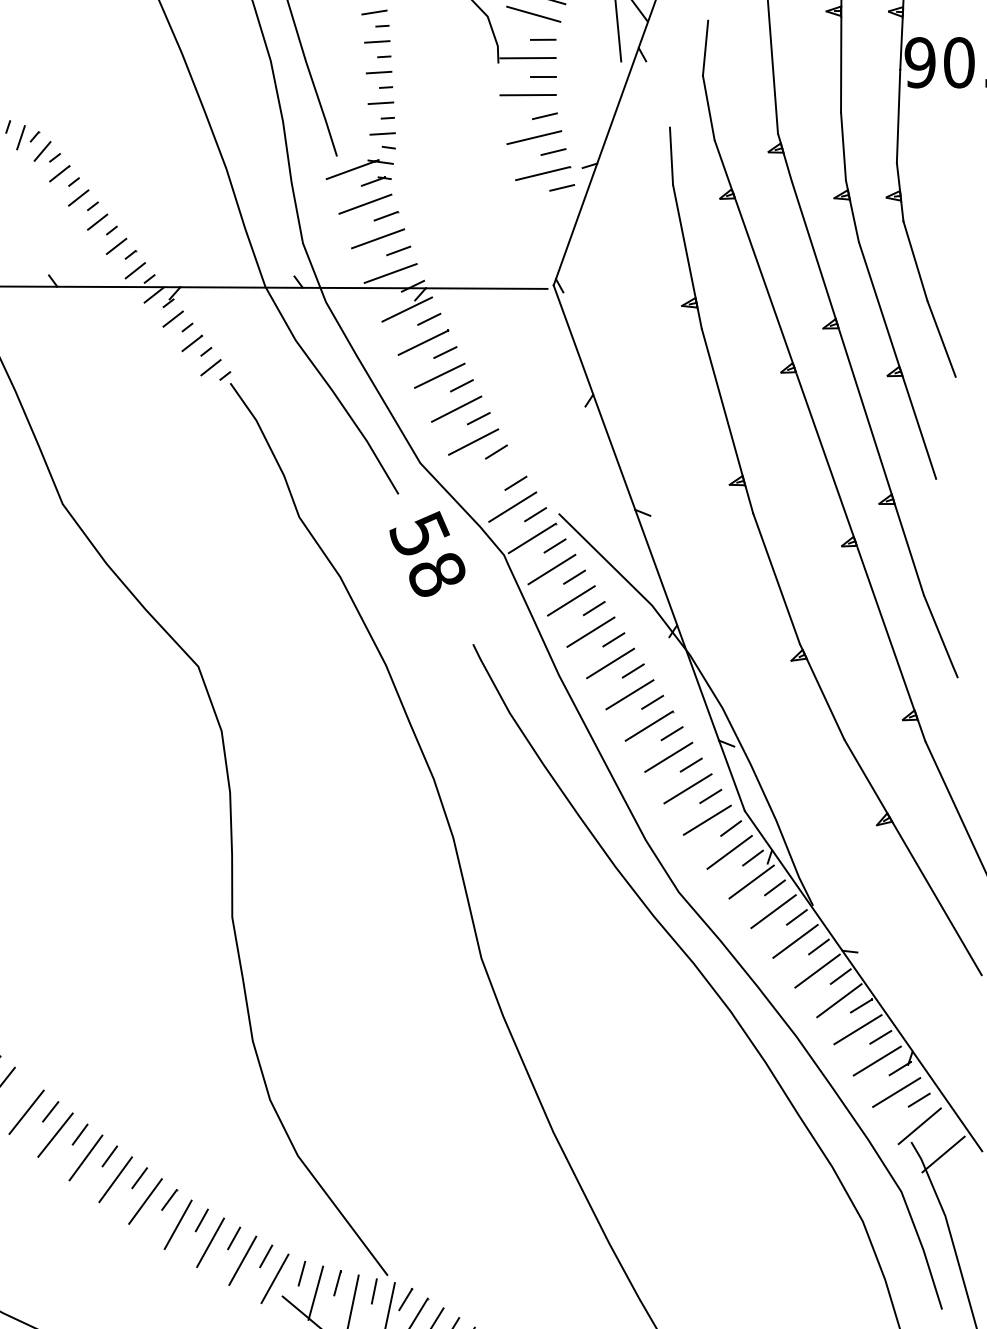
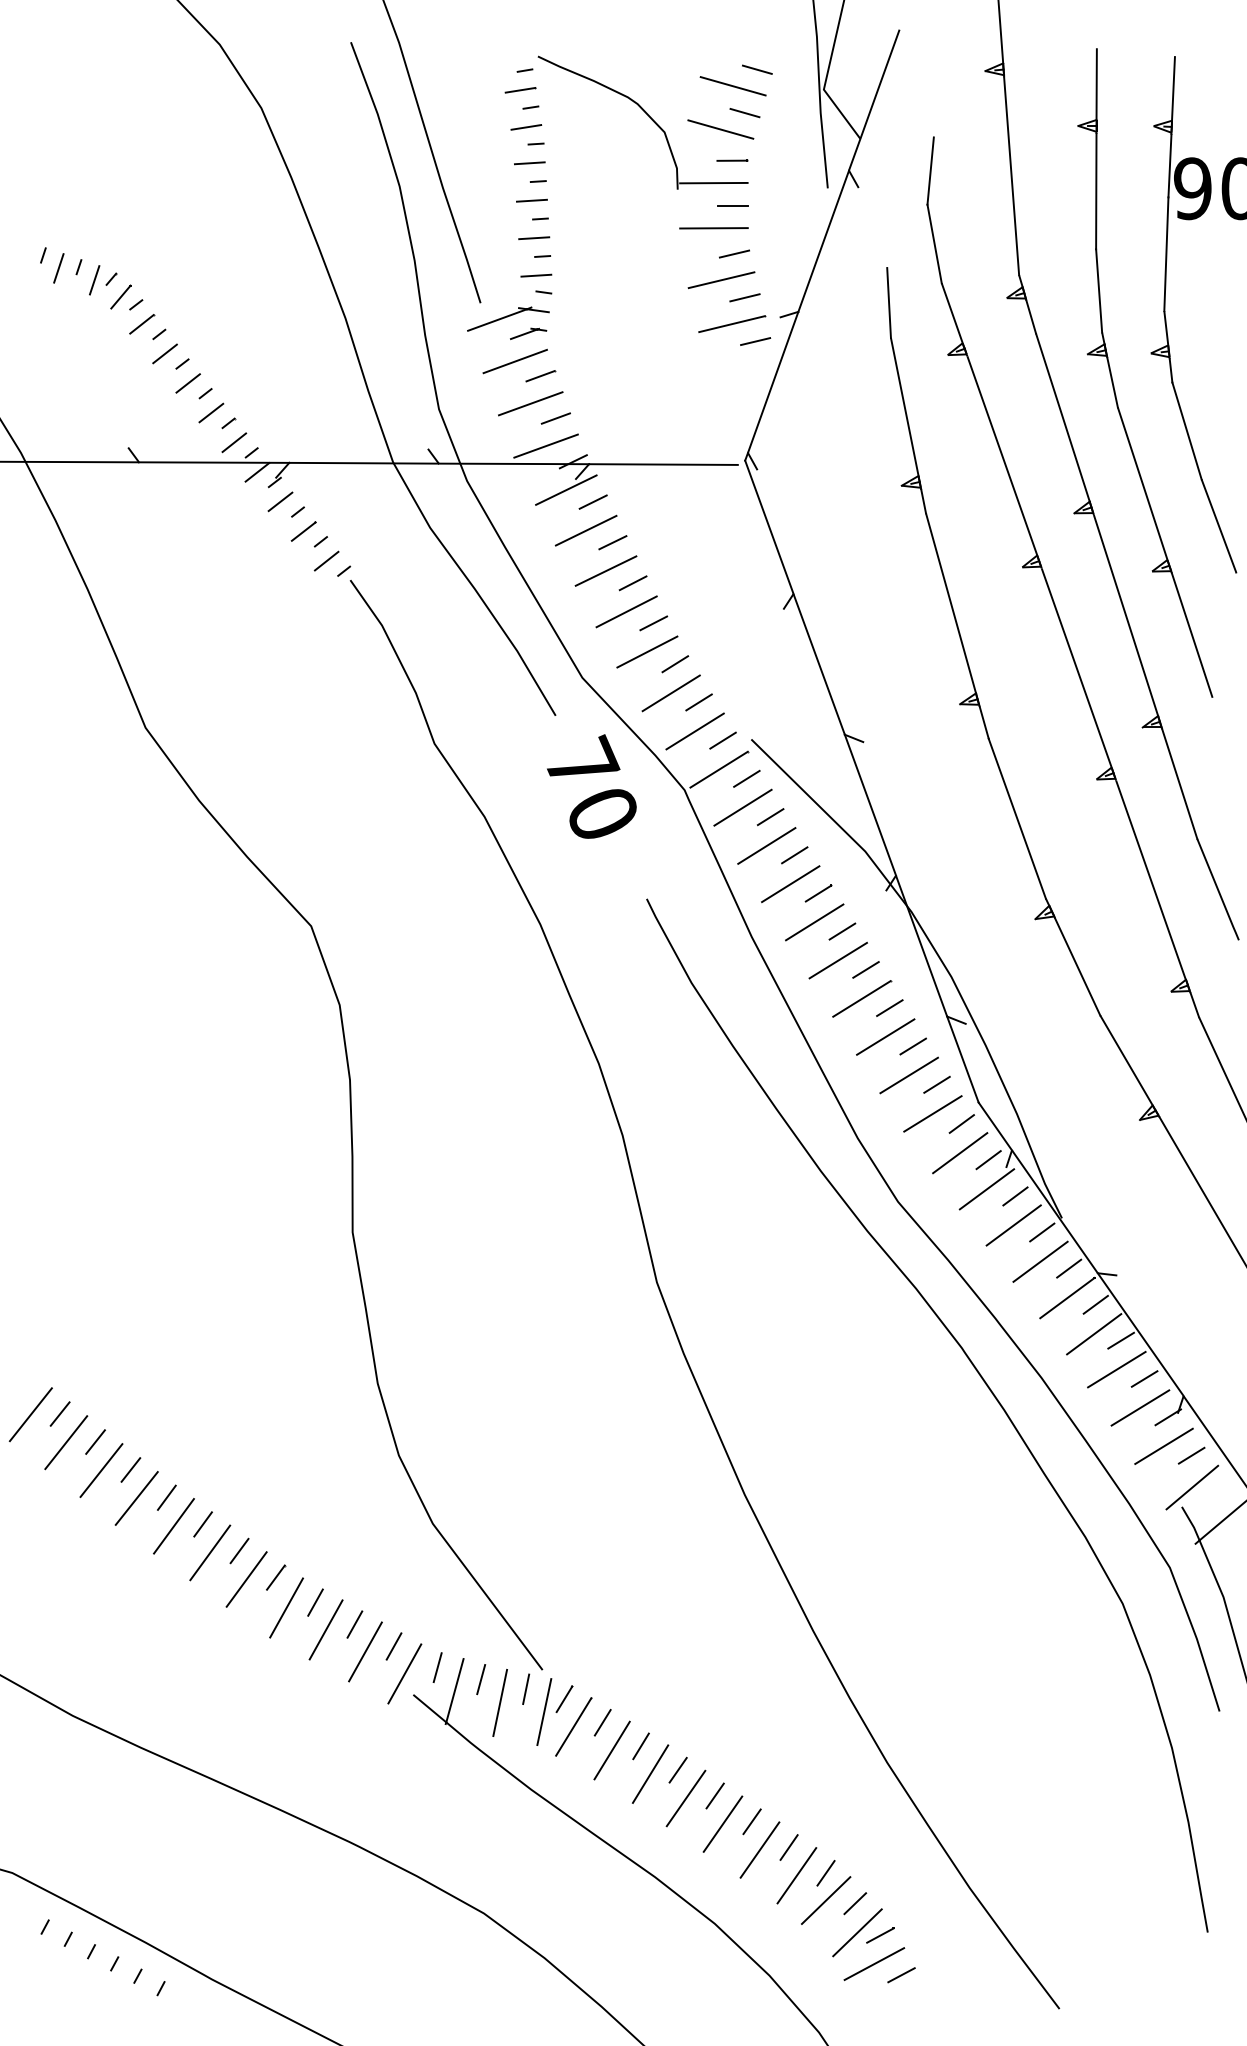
line: (492, 476) -> (670, 693), added
text: (427, 553) -> (590, 787), 58 -> 70
line: (21, 1088) -> (95, 1441), added

